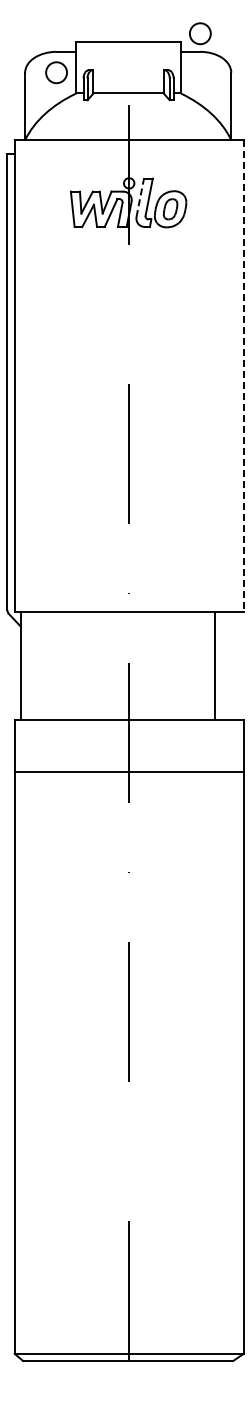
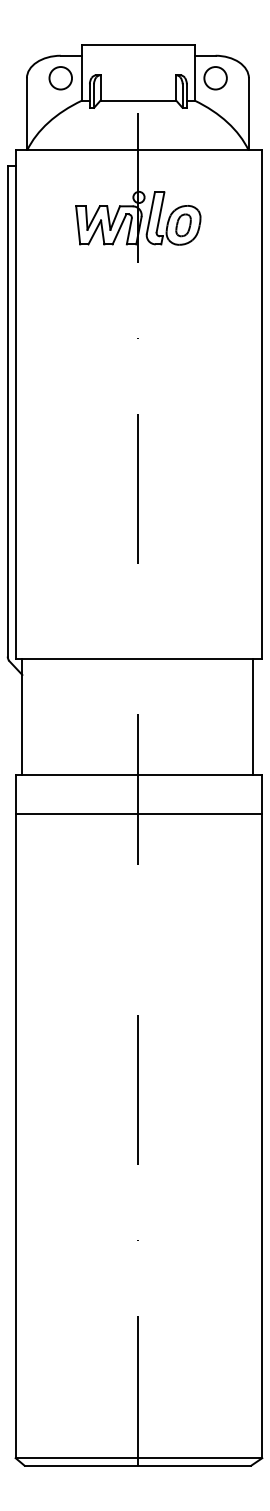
circle: (200, 33) -> (215, 78), moved
line: (140, 197) -> (151, 212), dashed -> solid
line: (243, 376) -> (262, 405), dashed -> solid
line: (215, 665) -> (253, 716), moved
line: (128, 771) -> (138, 813), moved

